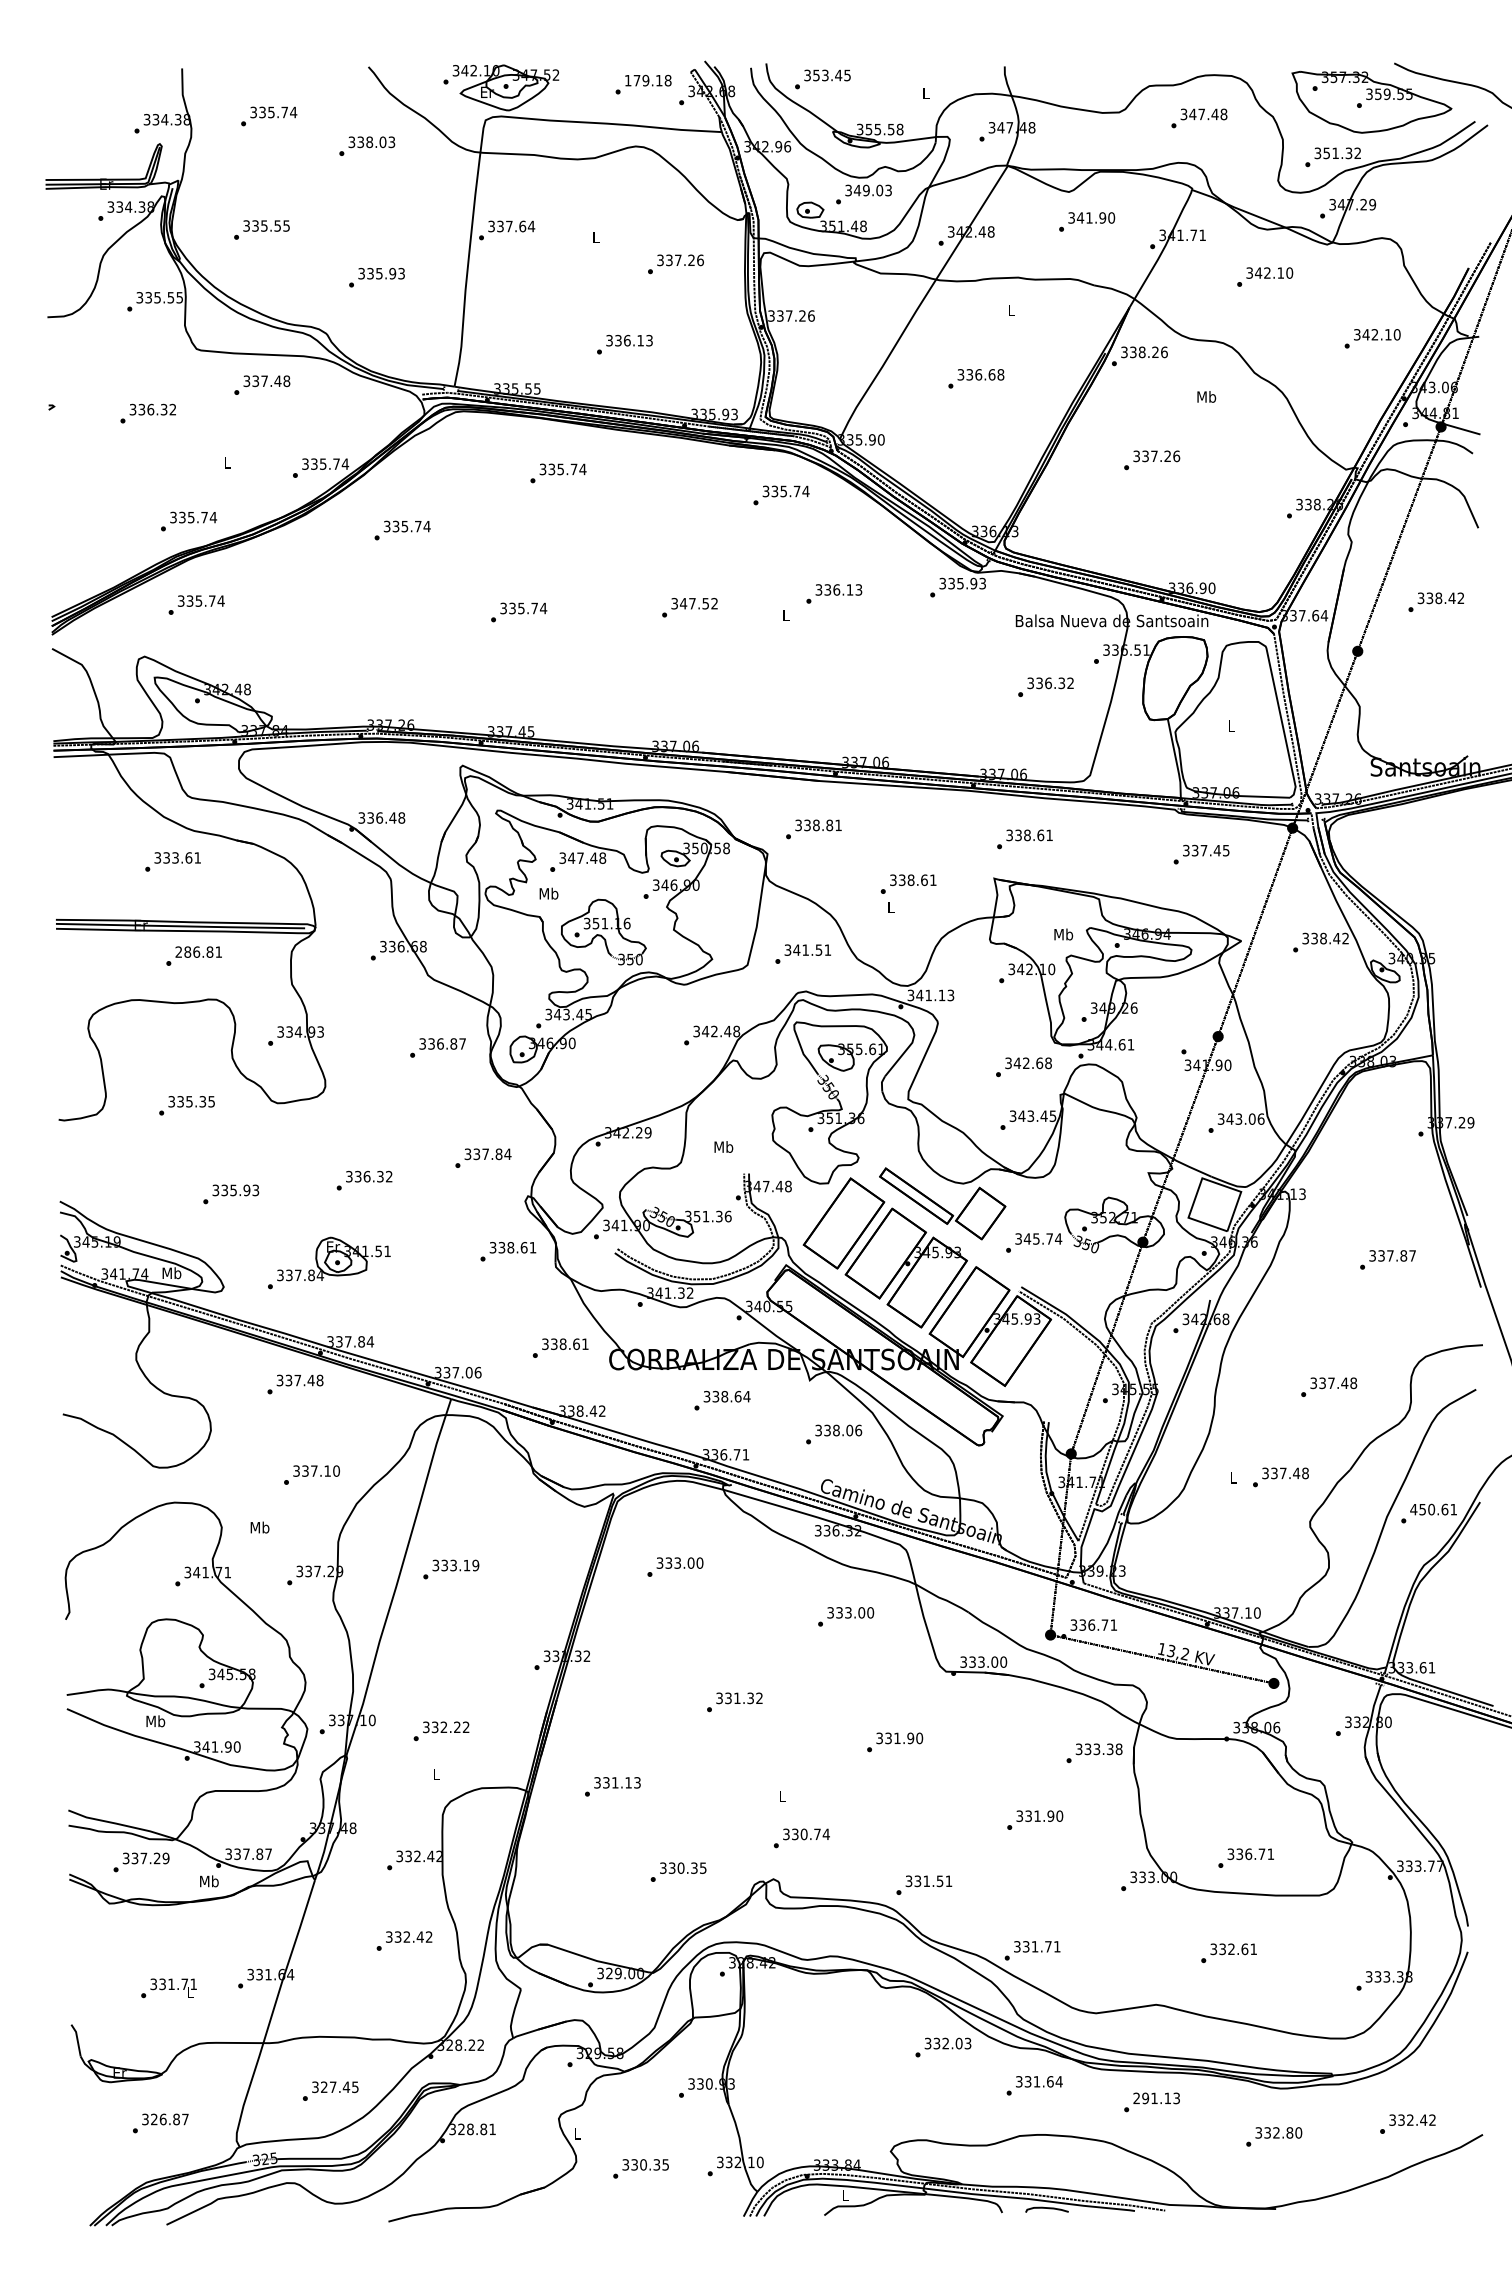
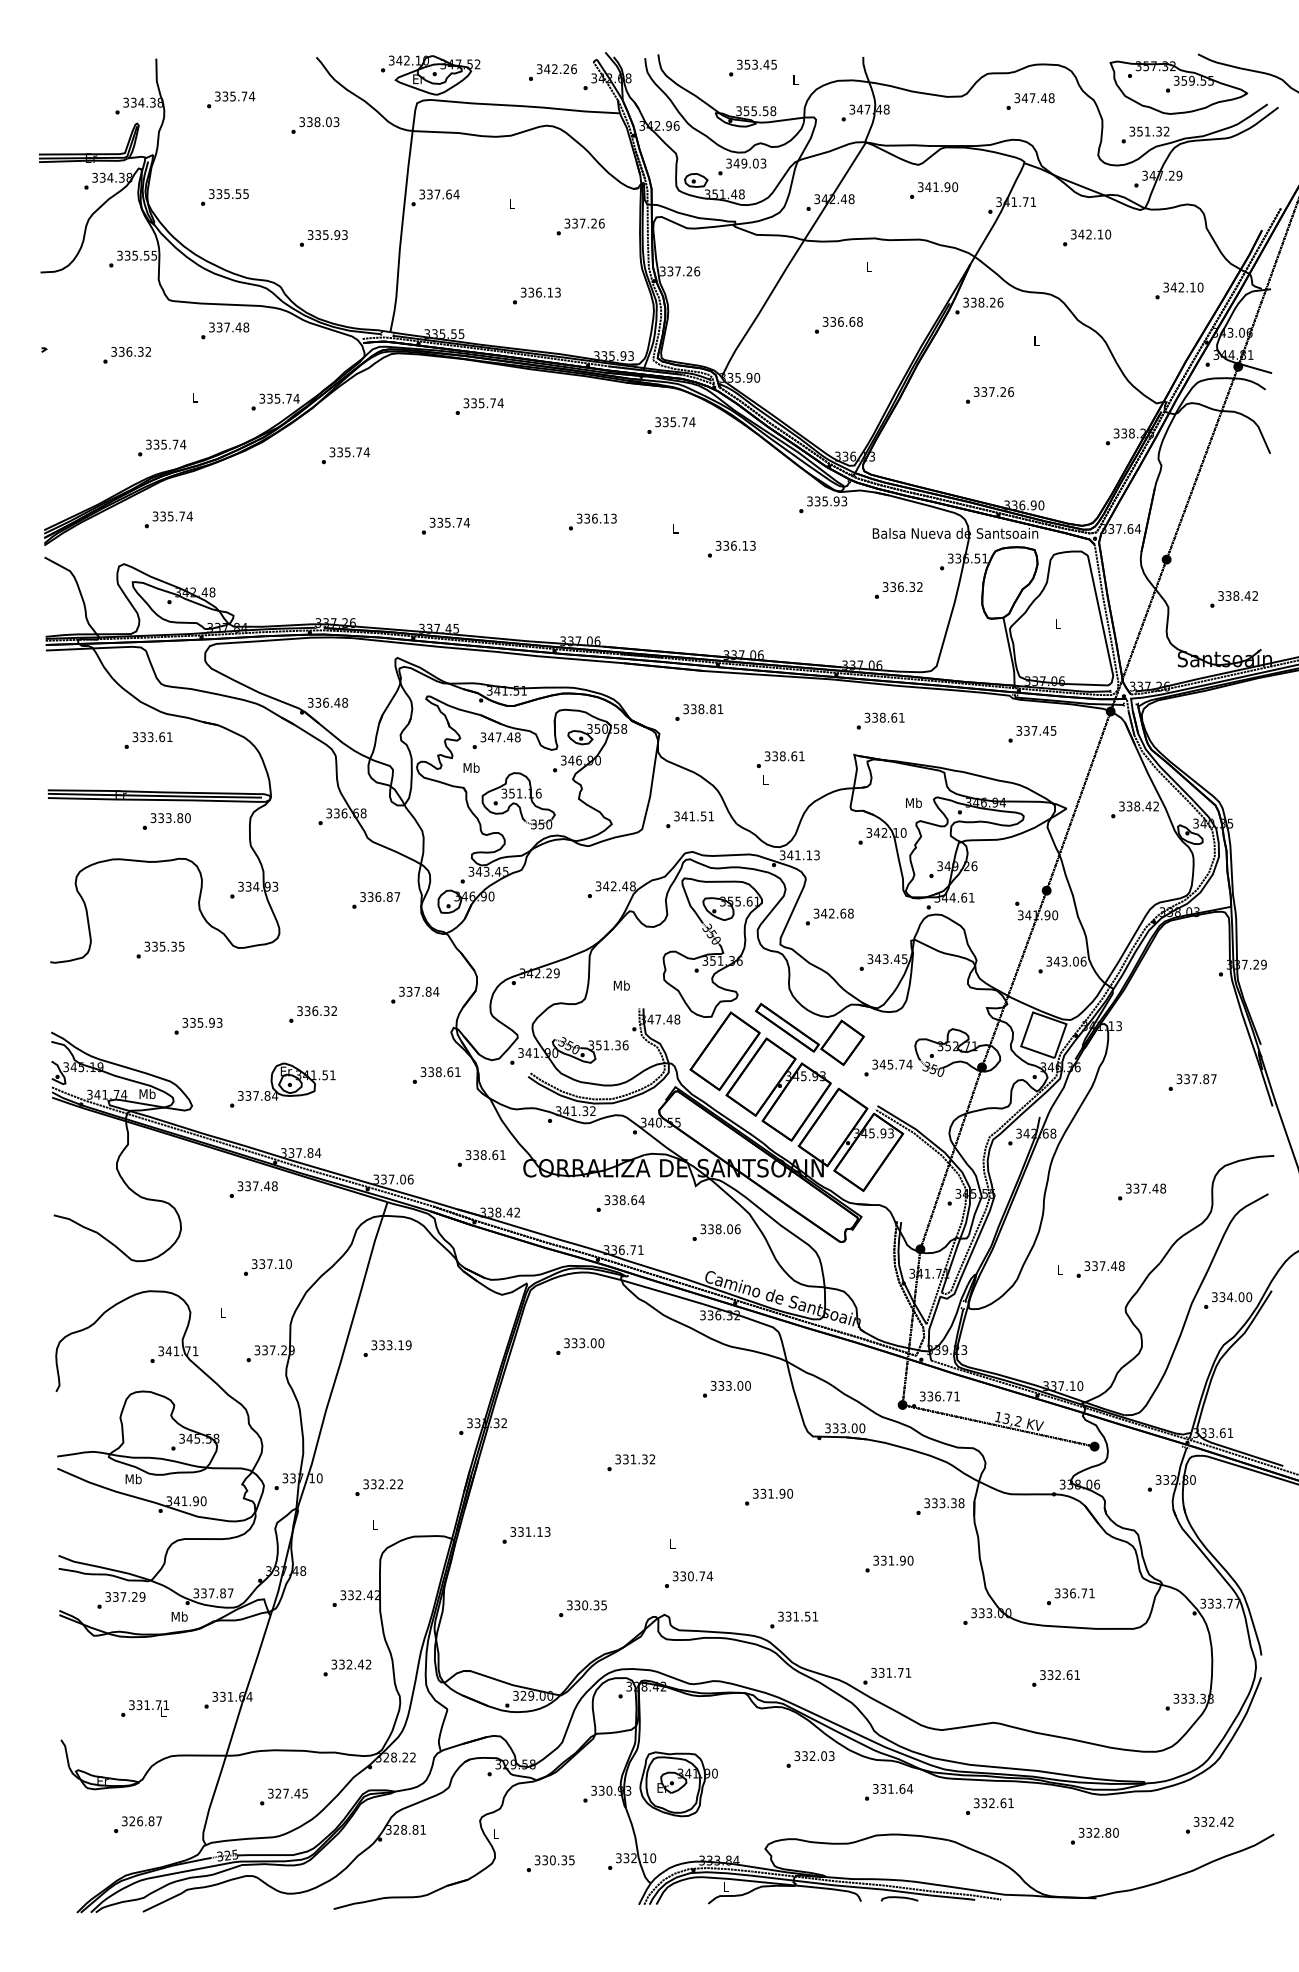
text: (822, 78) -> (752, 67), moved
text: (647, 81) -> (556, 69), 179.18 -> 342.26
text: (1206, 396) -> (1036, 340), Mb -> L
text: (833, 593) -> (731, 548), moved
text: (1435, 602) -> (1233, 599), moved
text: (698, 603) -> (600, 518), 347.52 -> 336.13
text: (198, 952) -> (170, 818), 286.81 -> 333.80
text: (1023, 1066) -> (829, 916), moved
text: (1433, 1509) -> (1231, 1297), 450.61 -> 334.00
text: (260, 1527) -> (223, 1312), Mb -> L
part: (789, 2076) -> (678, 1784), added
text: (1156, 2098) -> (993, 1803), 291.13 -> 332.61

